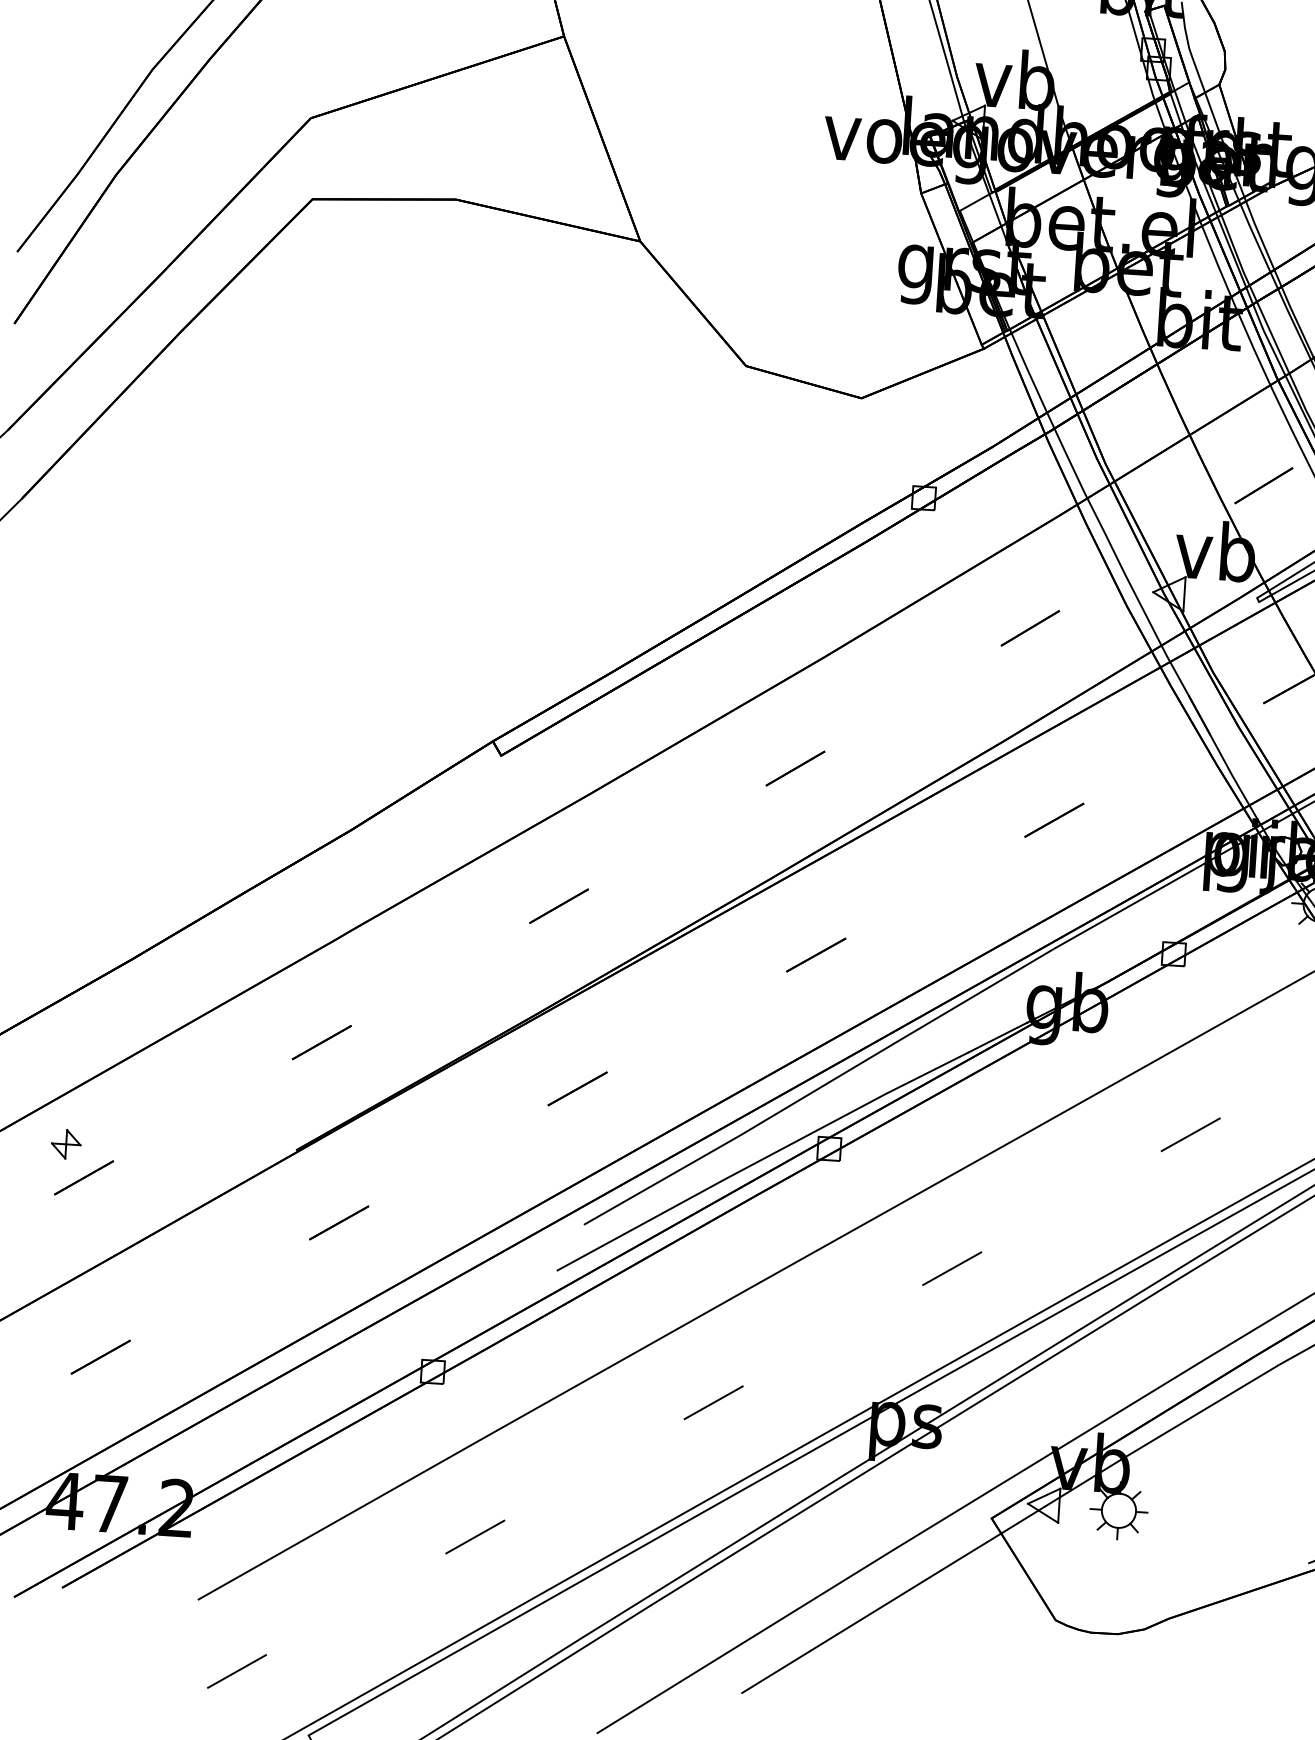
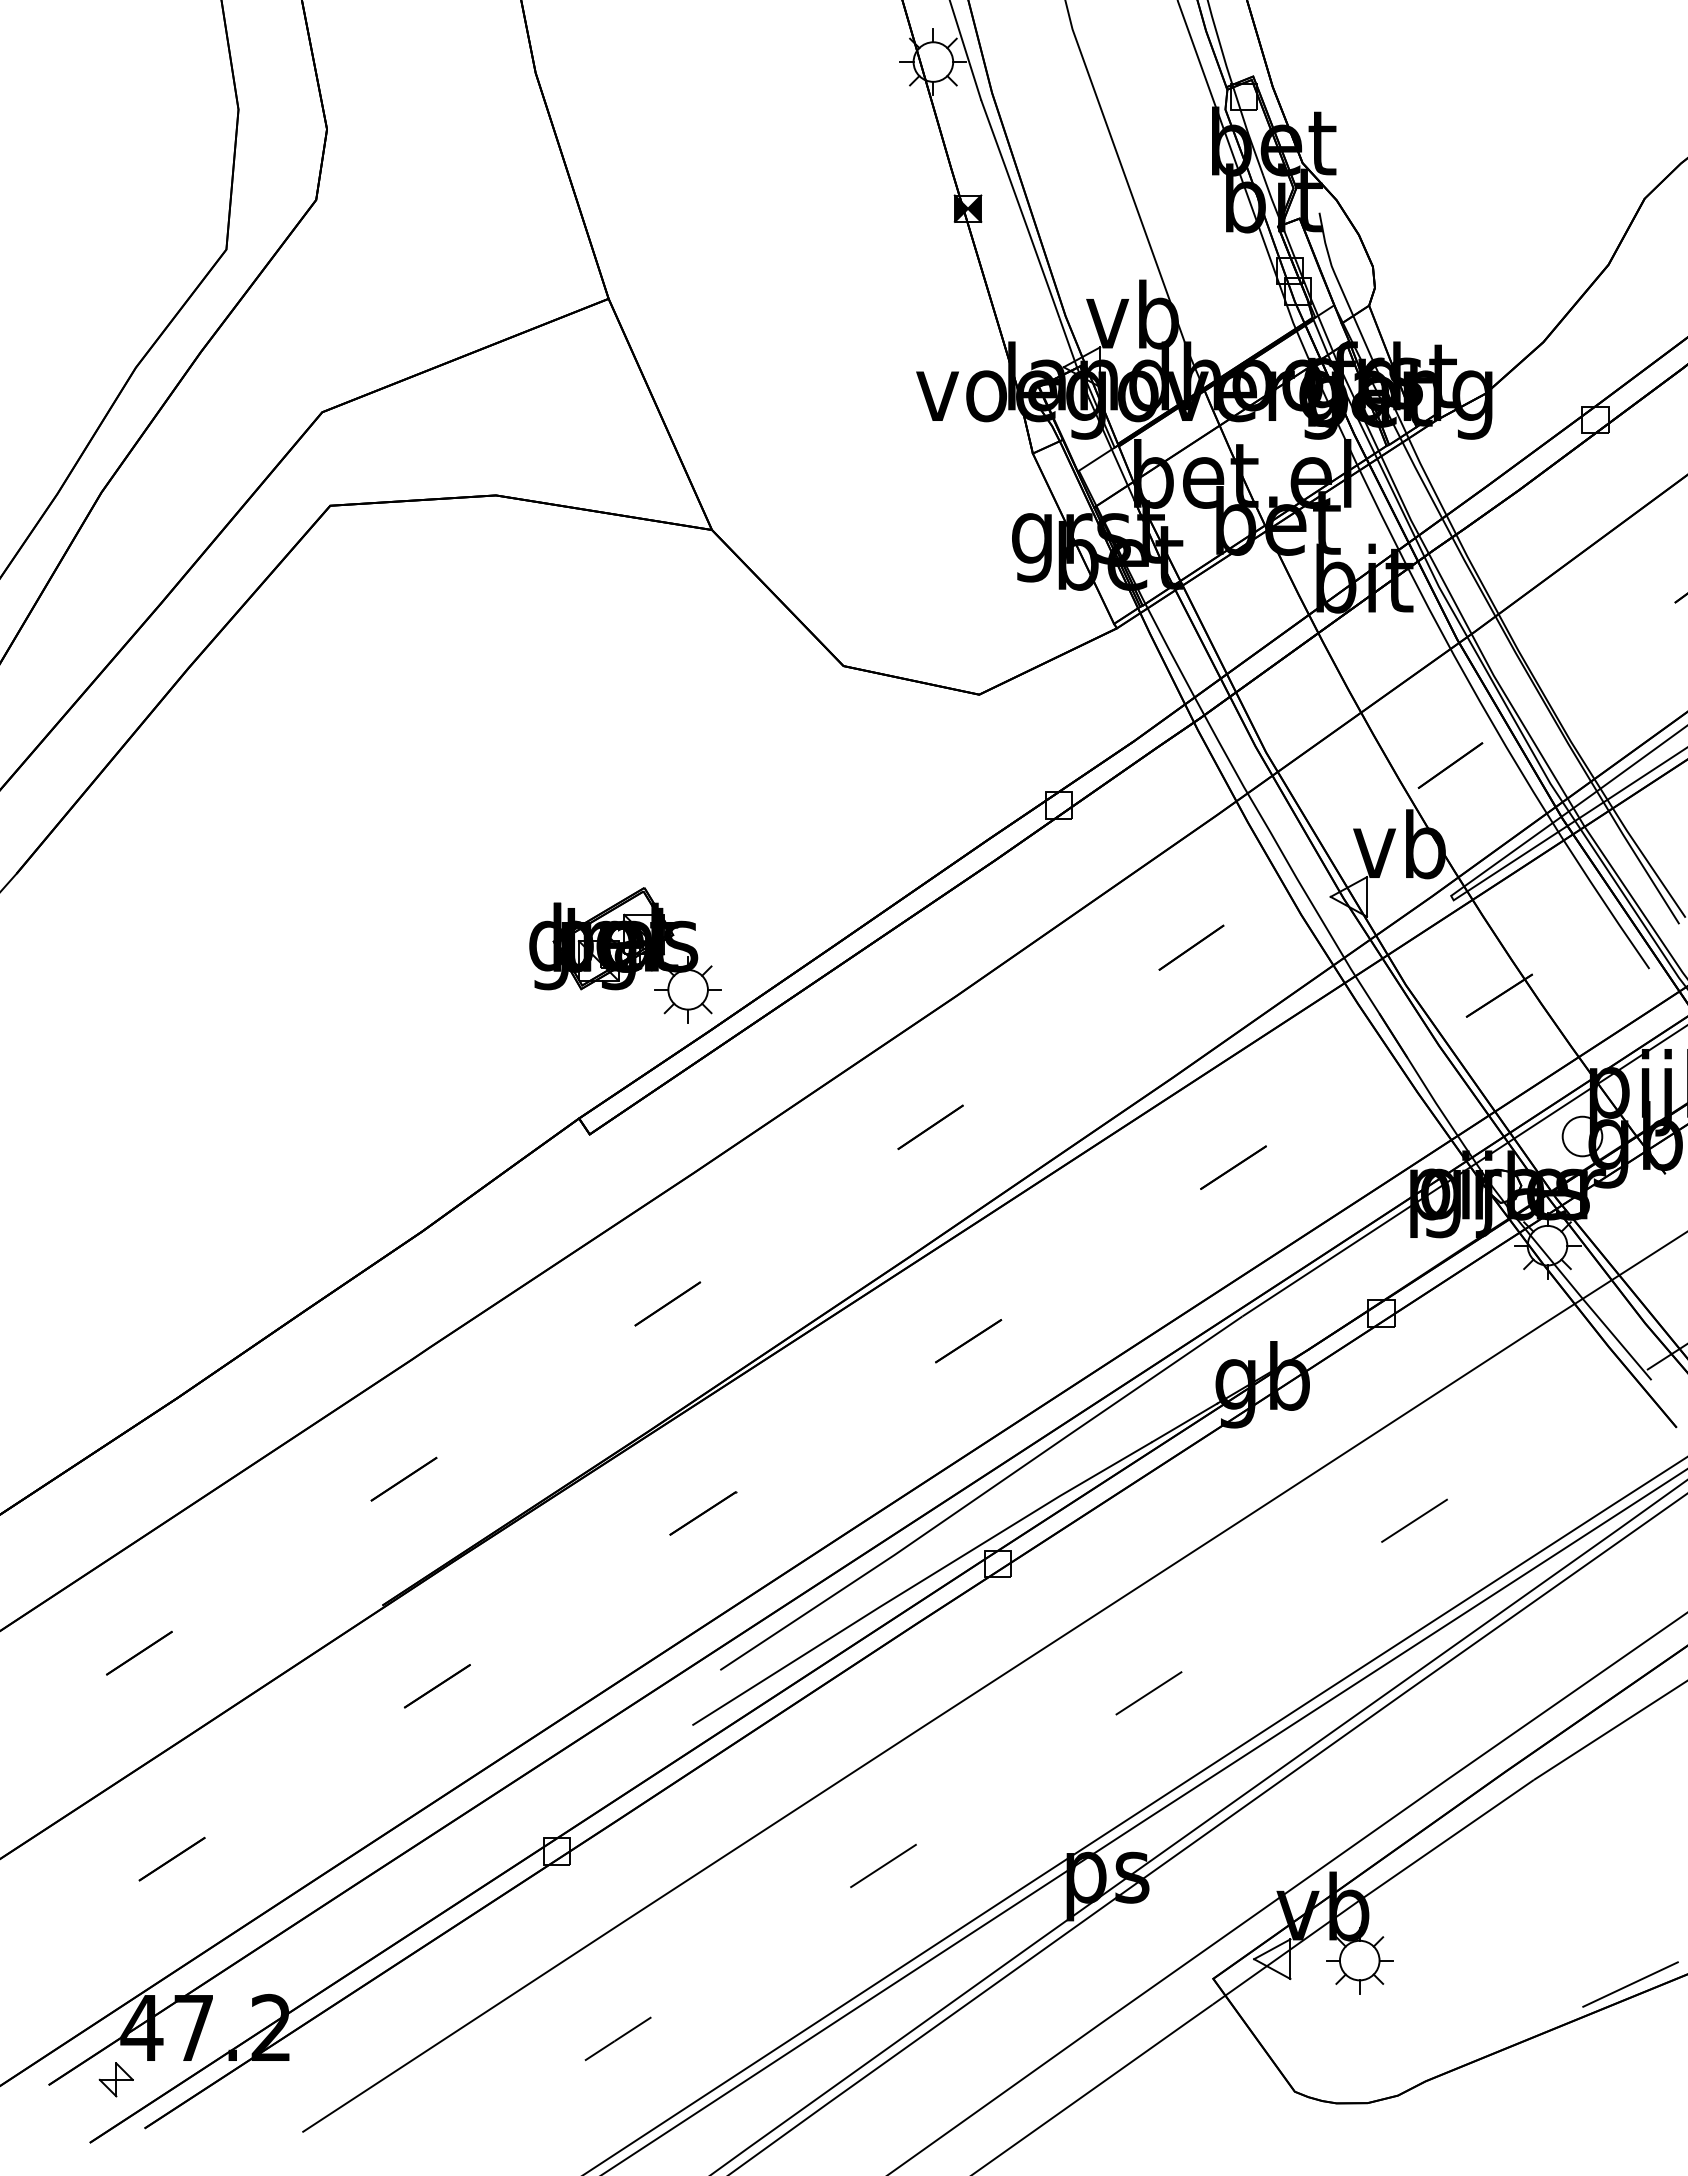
part: (542, 603) -> (625, 955), added
part: (65, 1143) -> (115, 2079), moved

